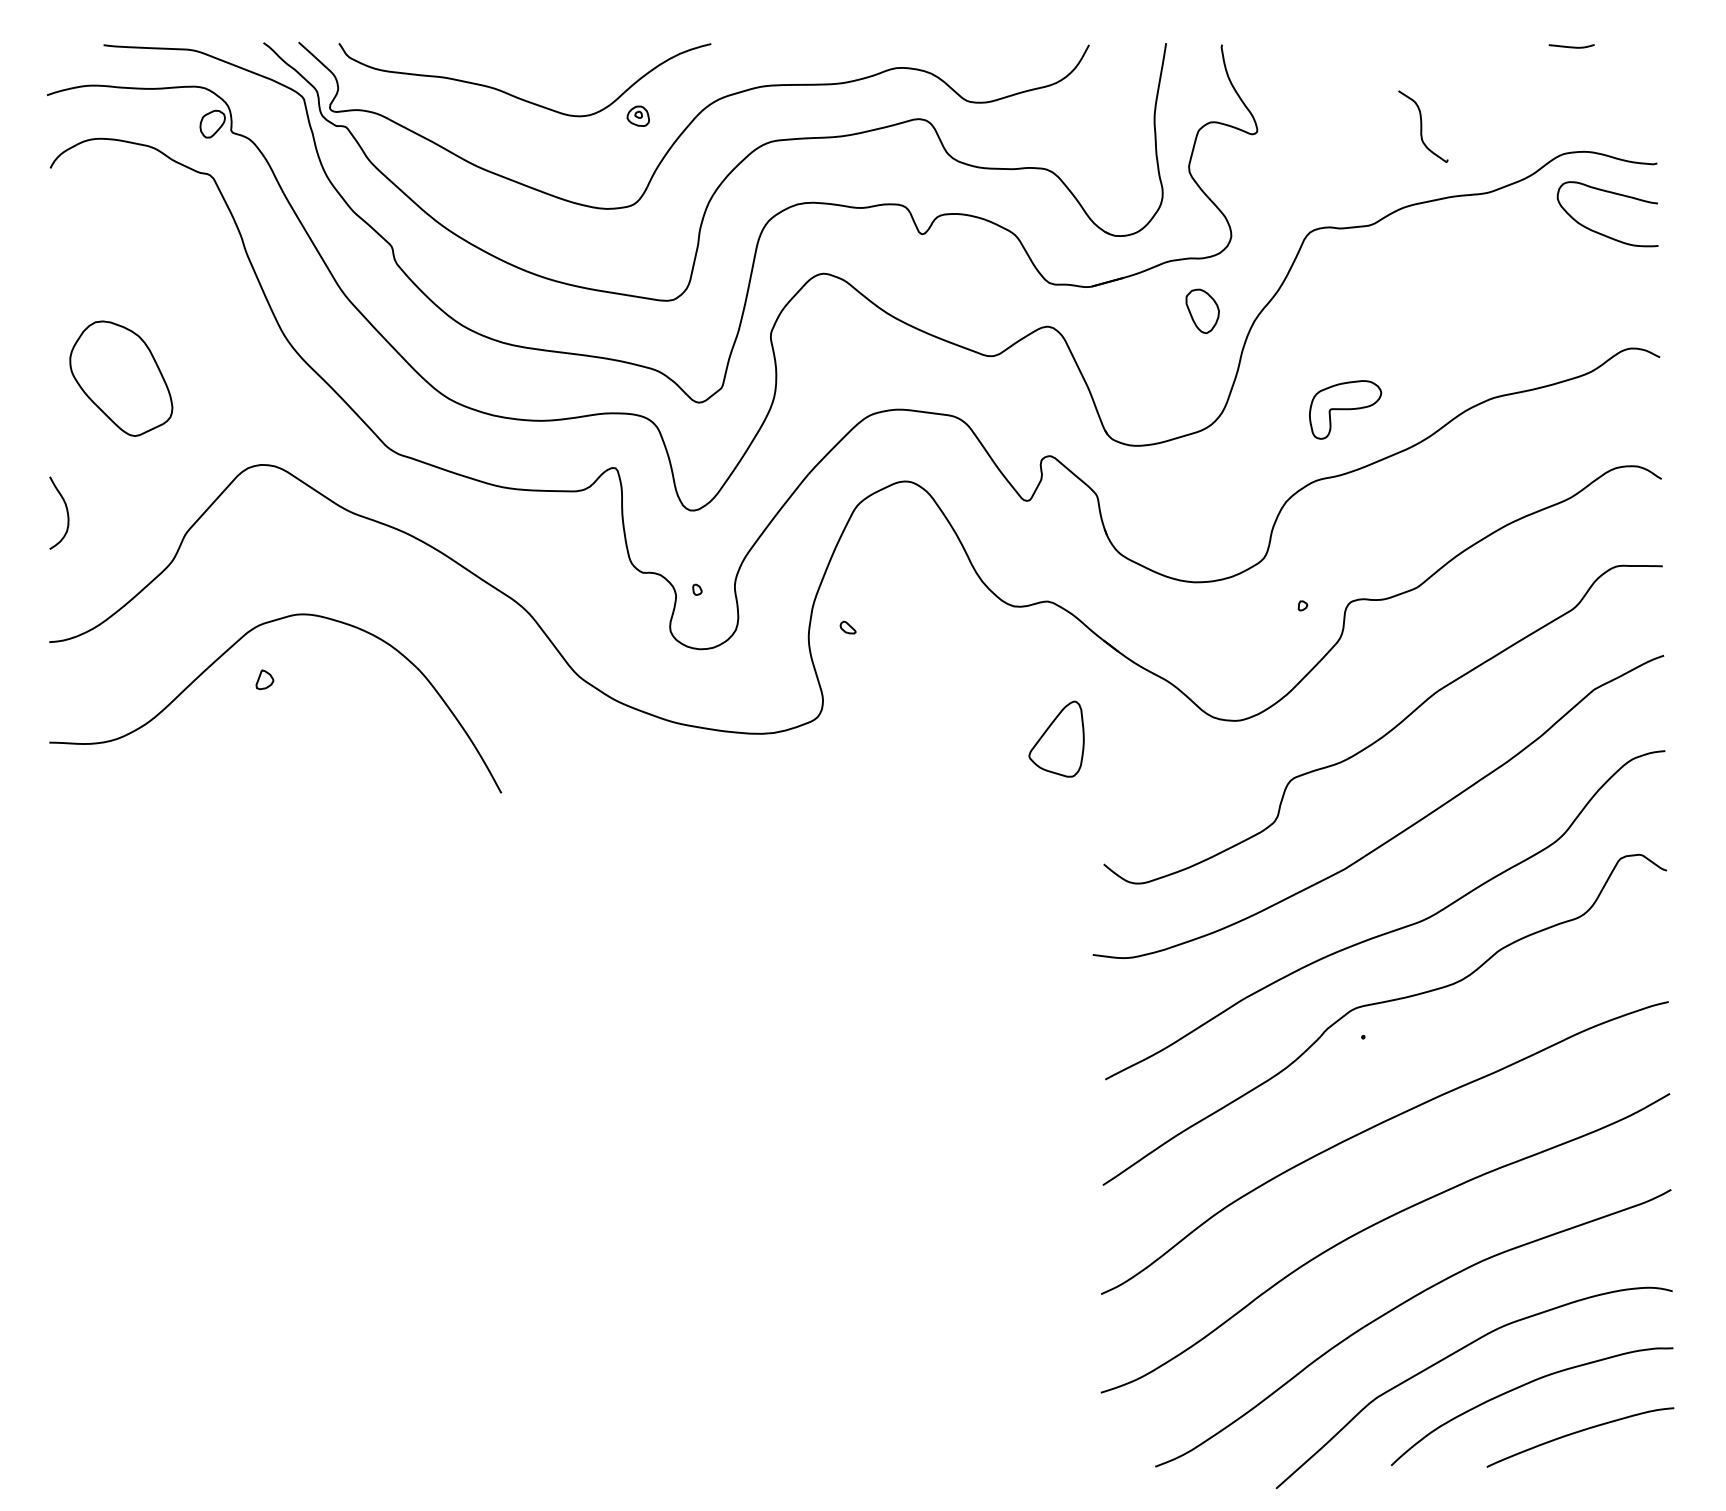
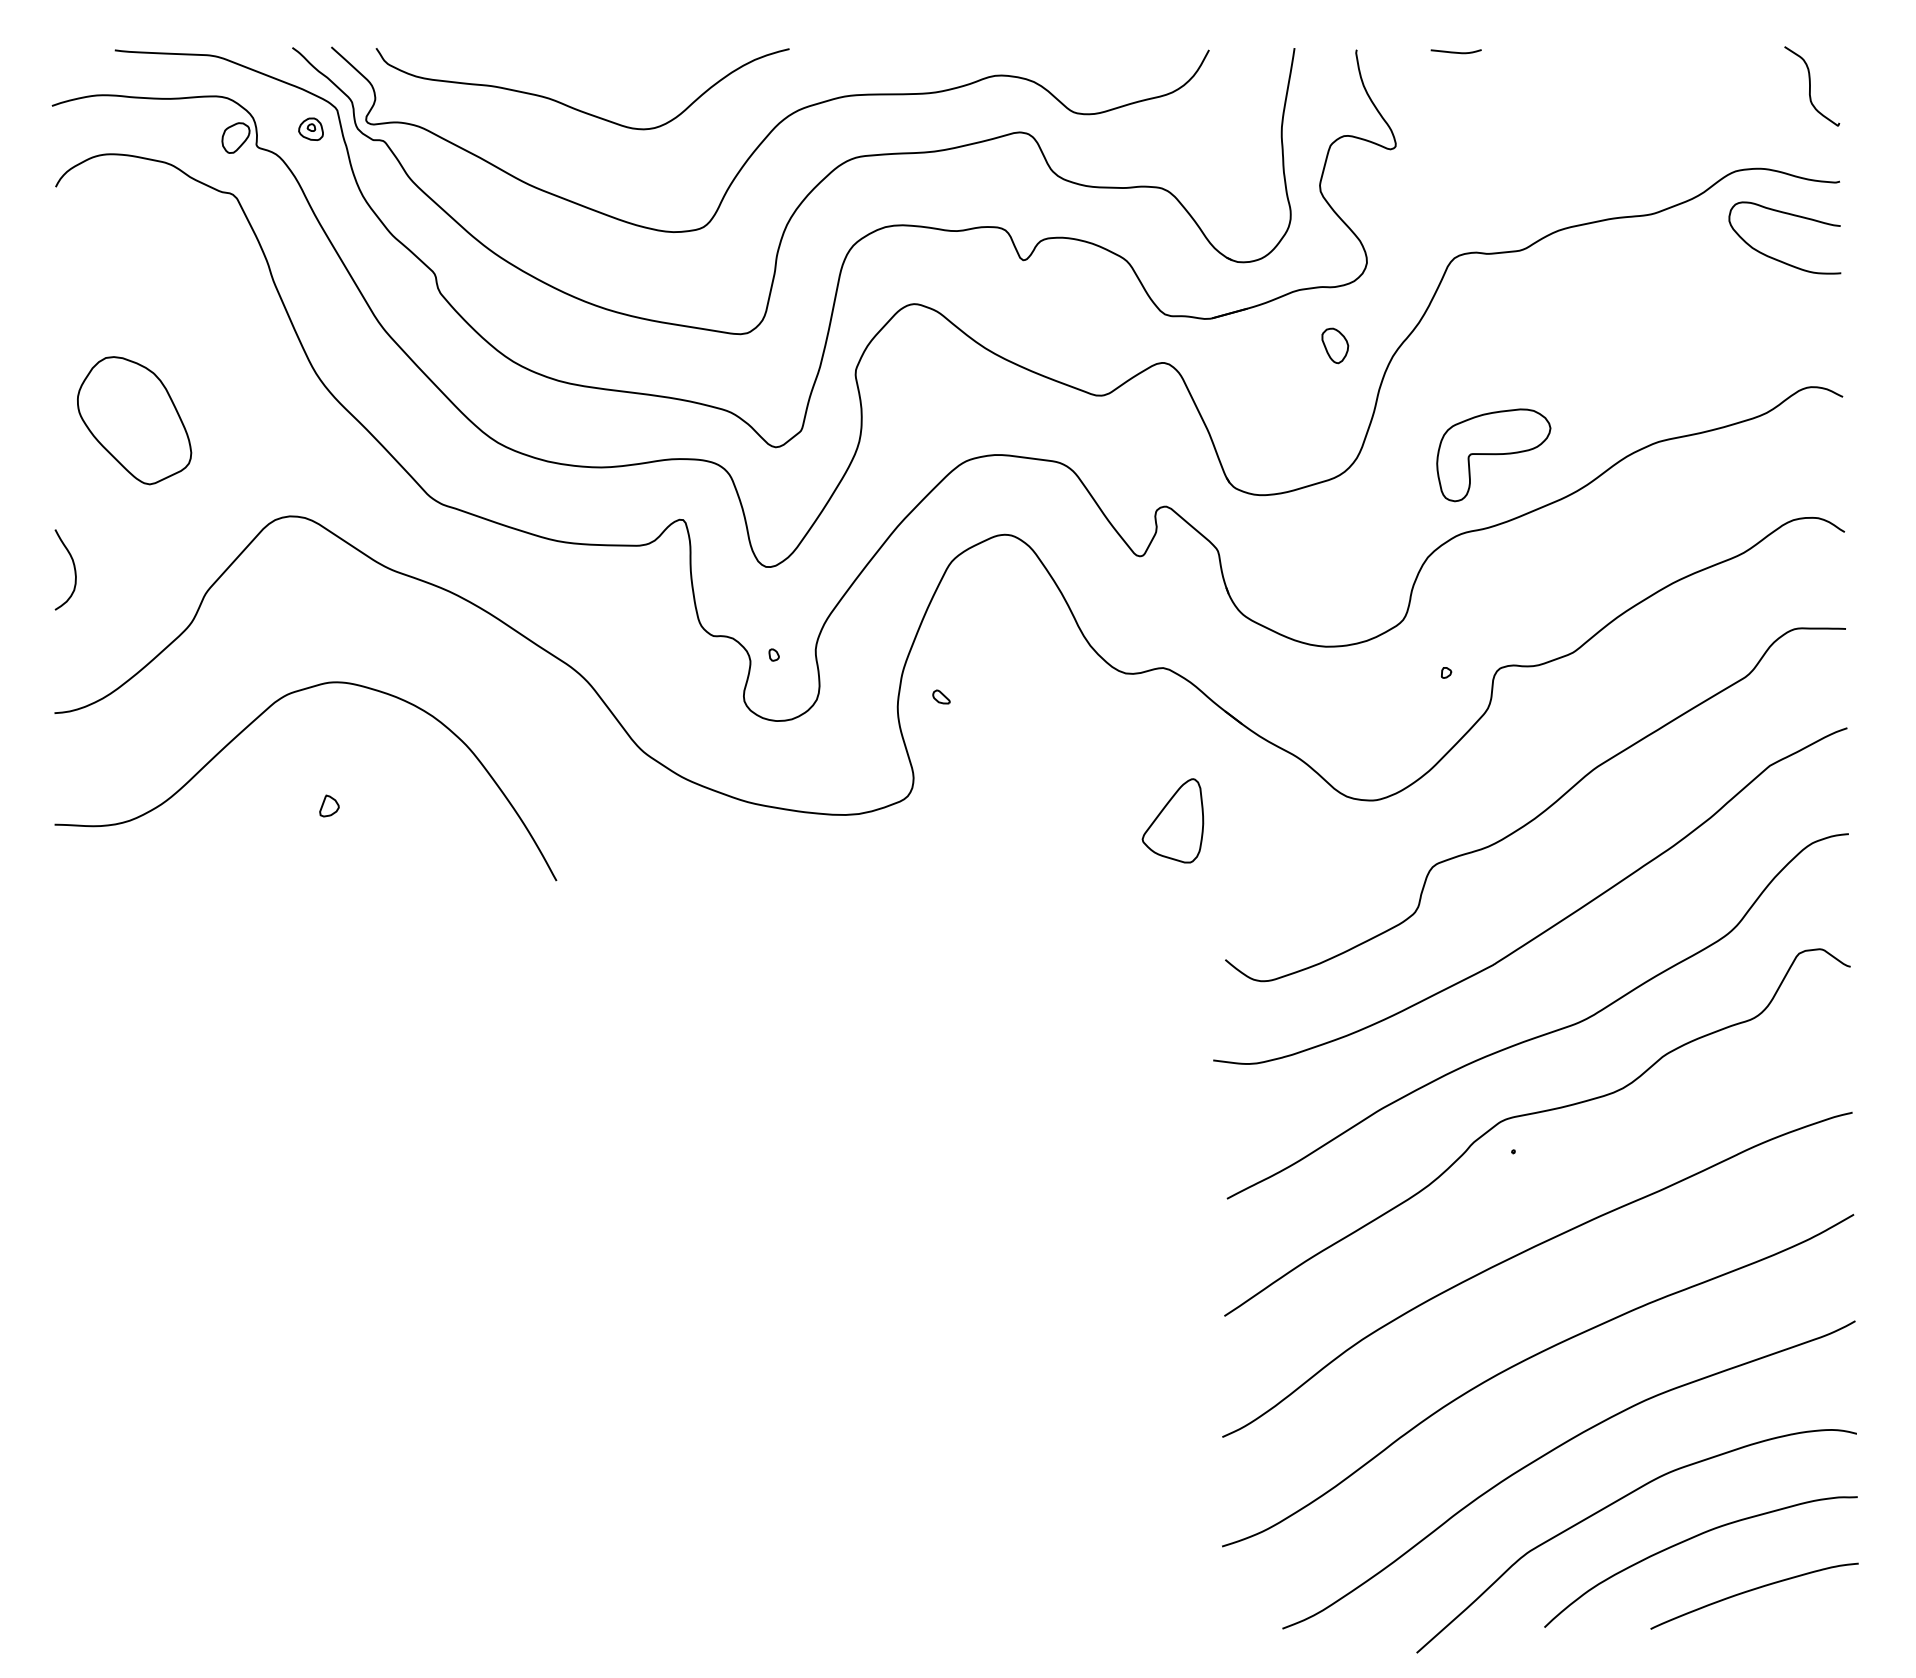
curve: (1571, 46) -> (1455, 51), moved
part: (637, 115) -> (310, 128), moved
curve: (1422, 126) -> (1811, 86), moved
part: (1202, 311) -> (1334, 346), size x0.71
part: (1345, 409) -> (1493, 454), size x1.43
part: (264, 679) -> (329, 805), moved

